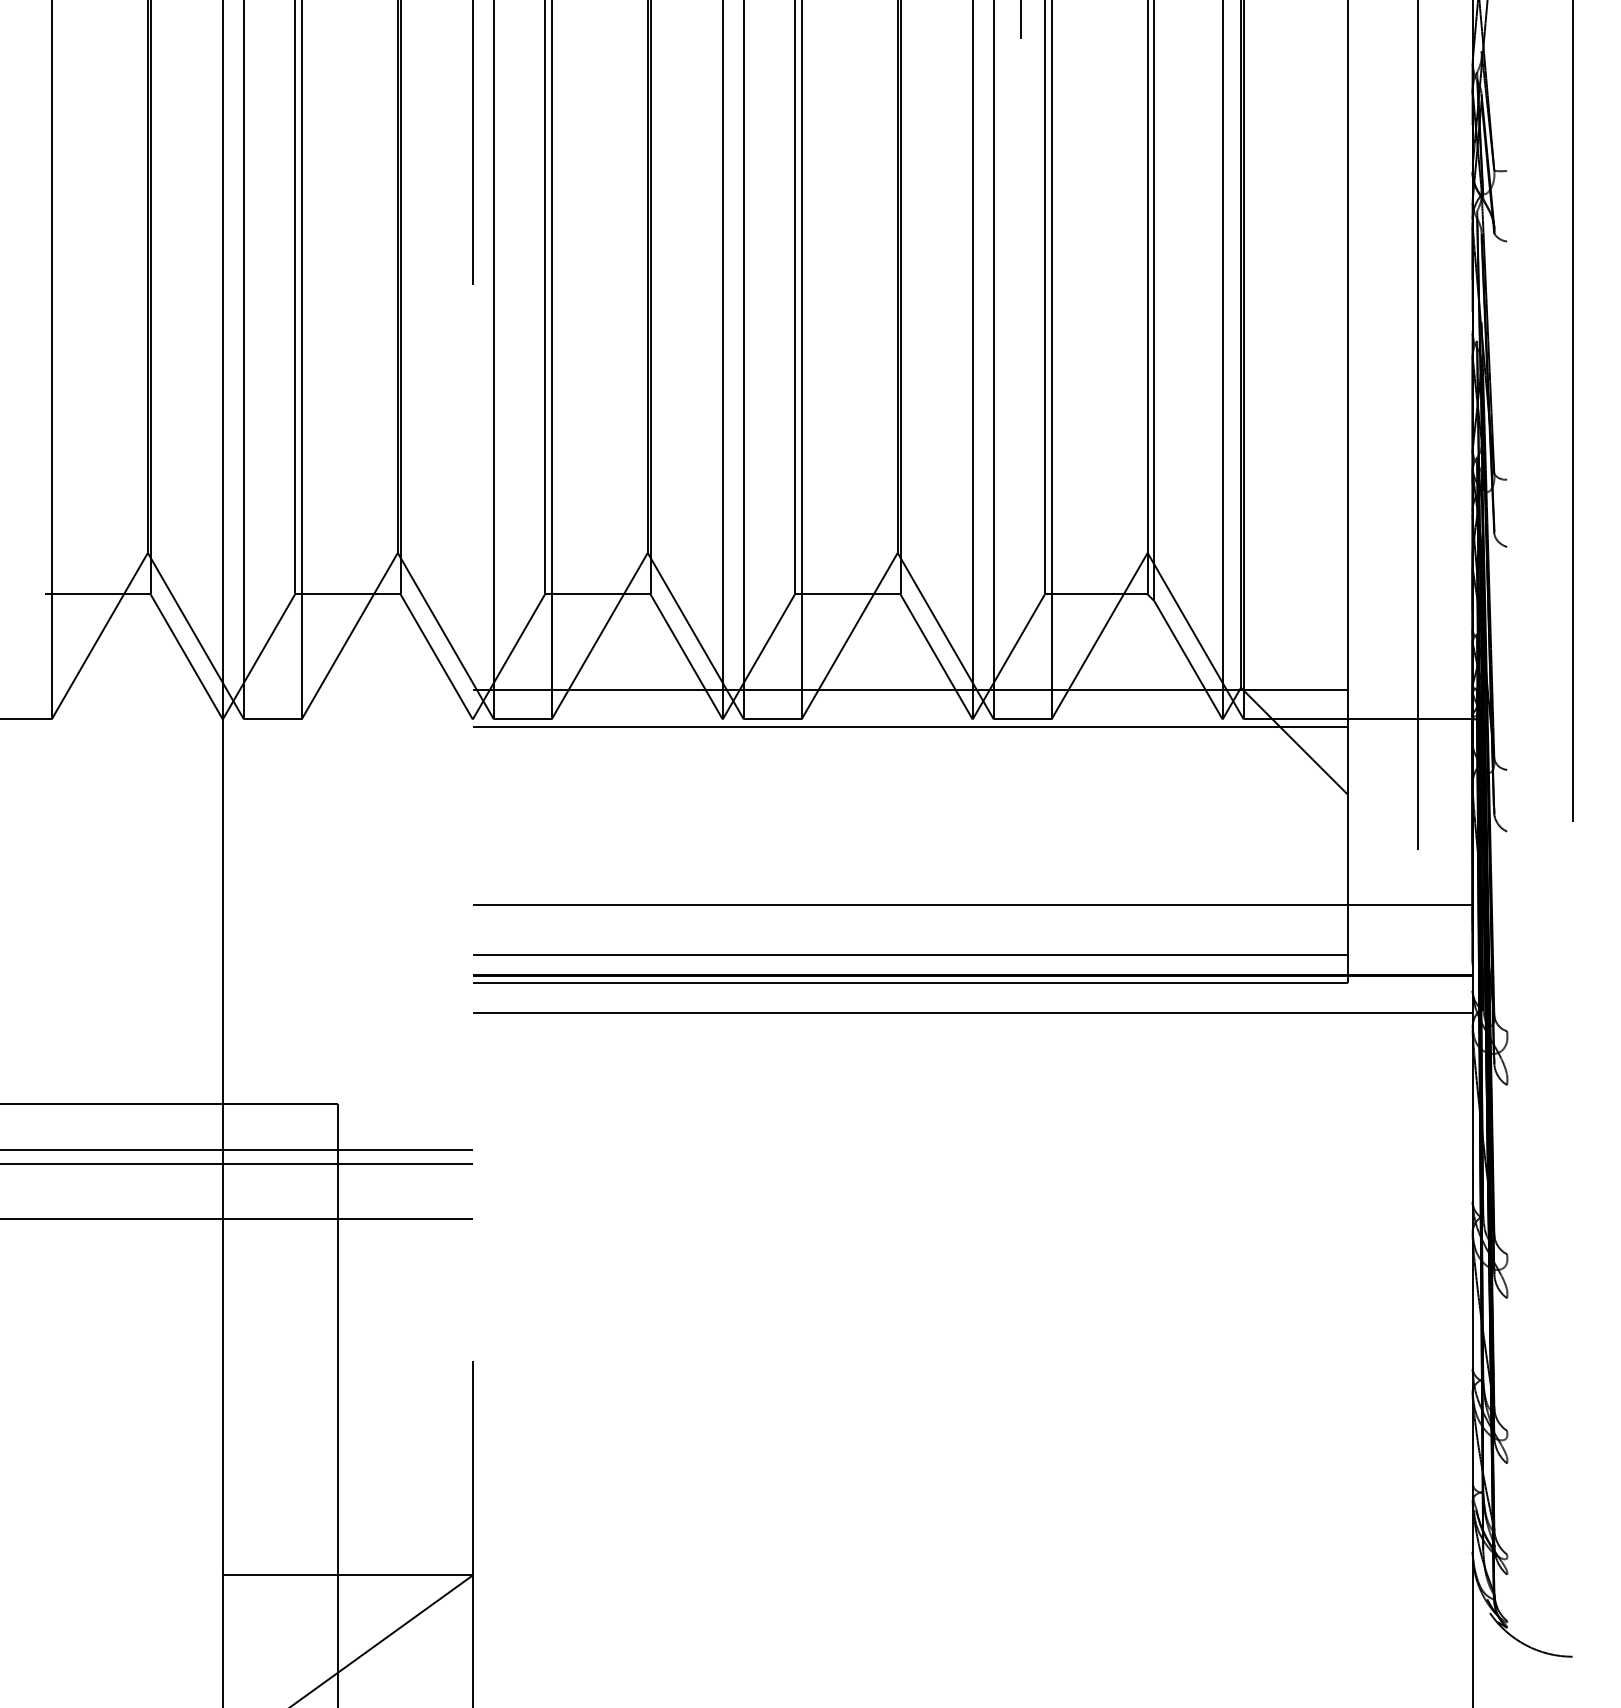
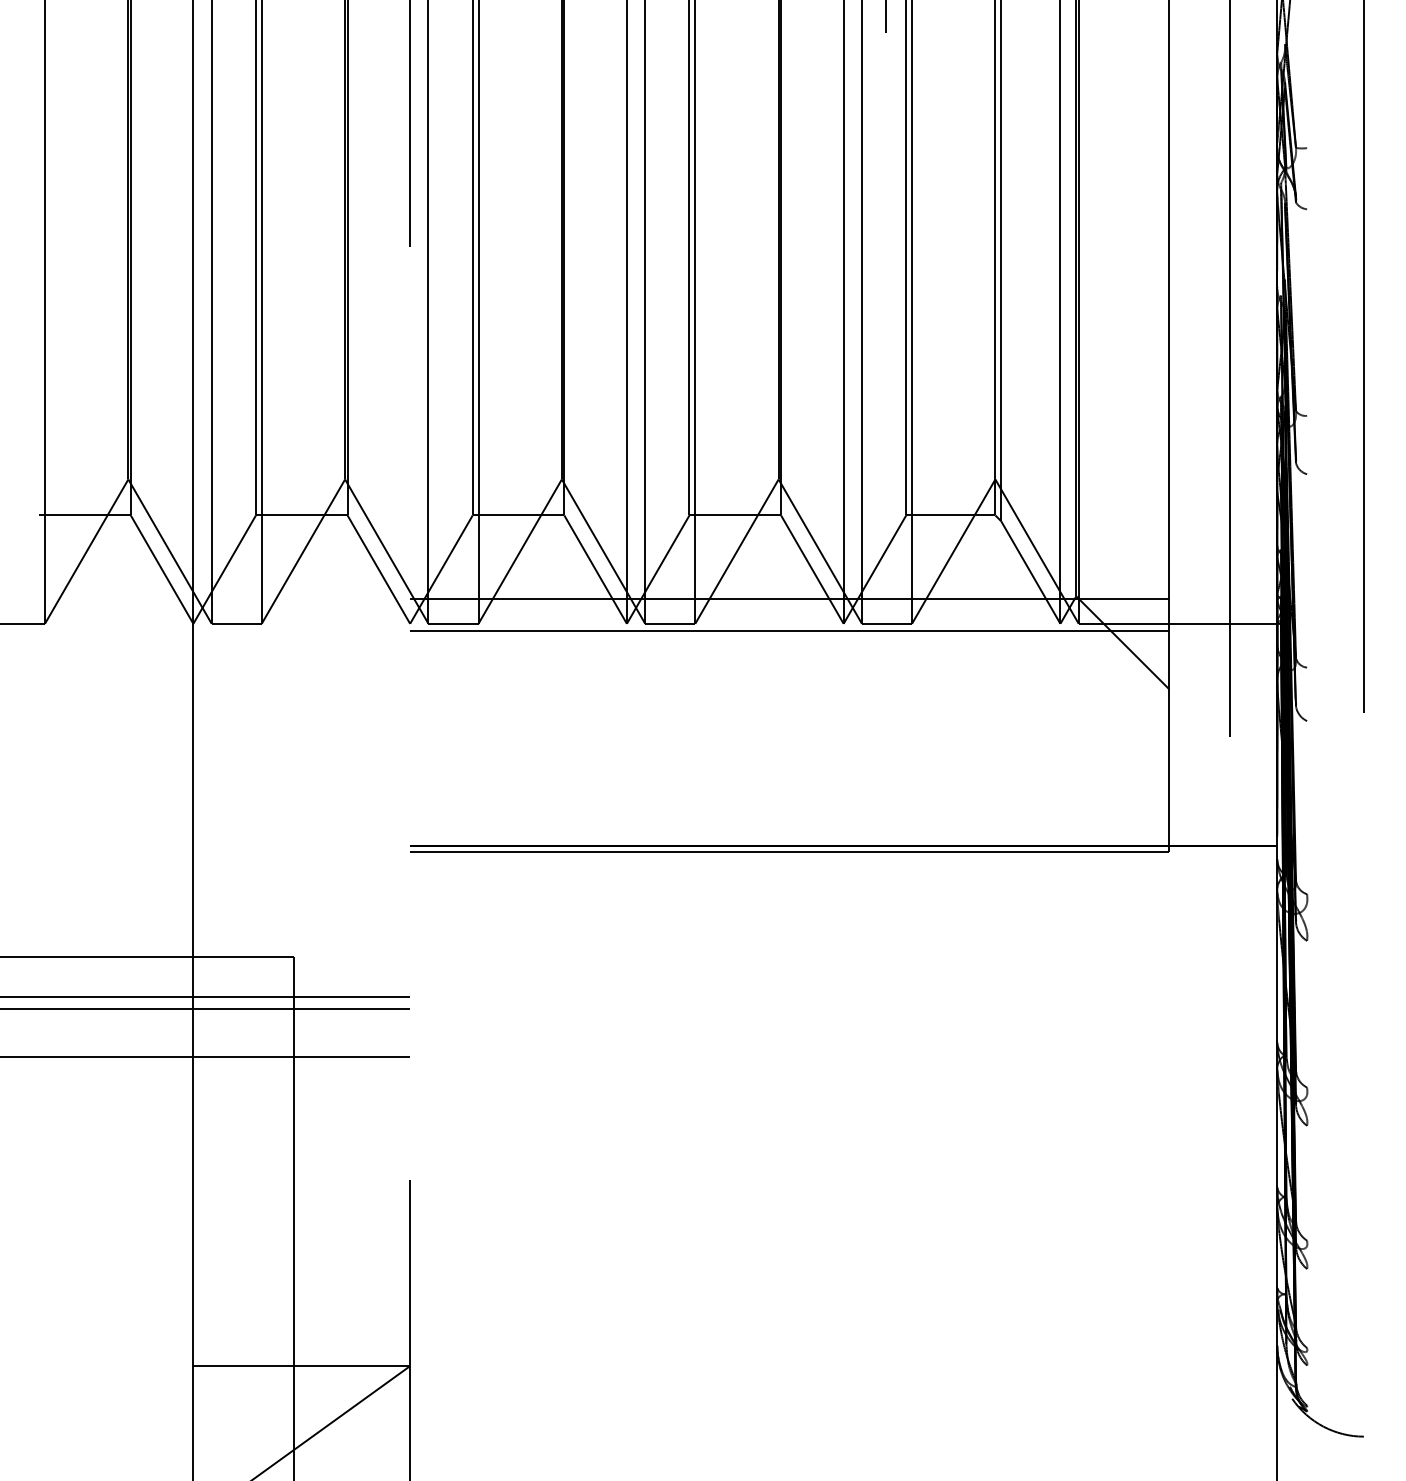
line: (972, 905) -> (843, 785), removed
line: (909, 955) -> (788, 828), removed
line: (972, 1012) -> (843, 877), removed

